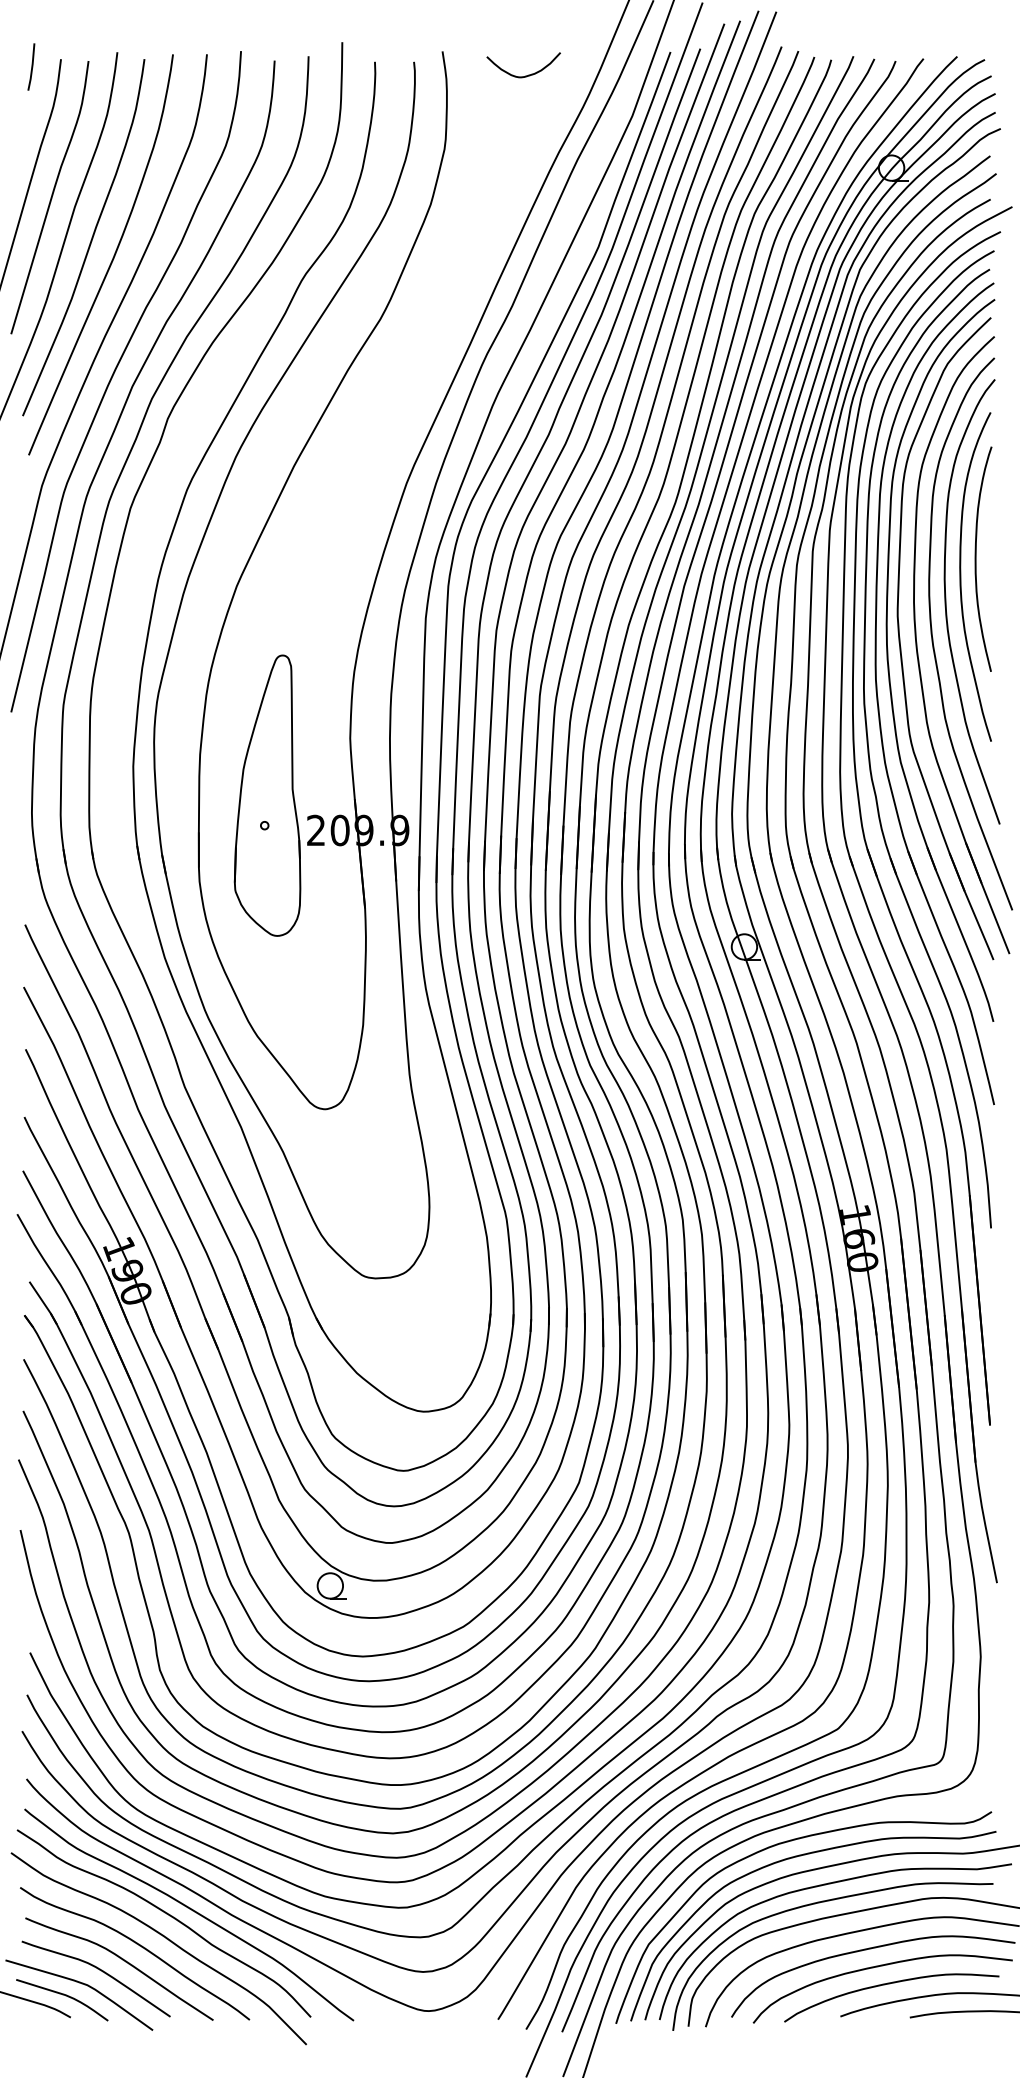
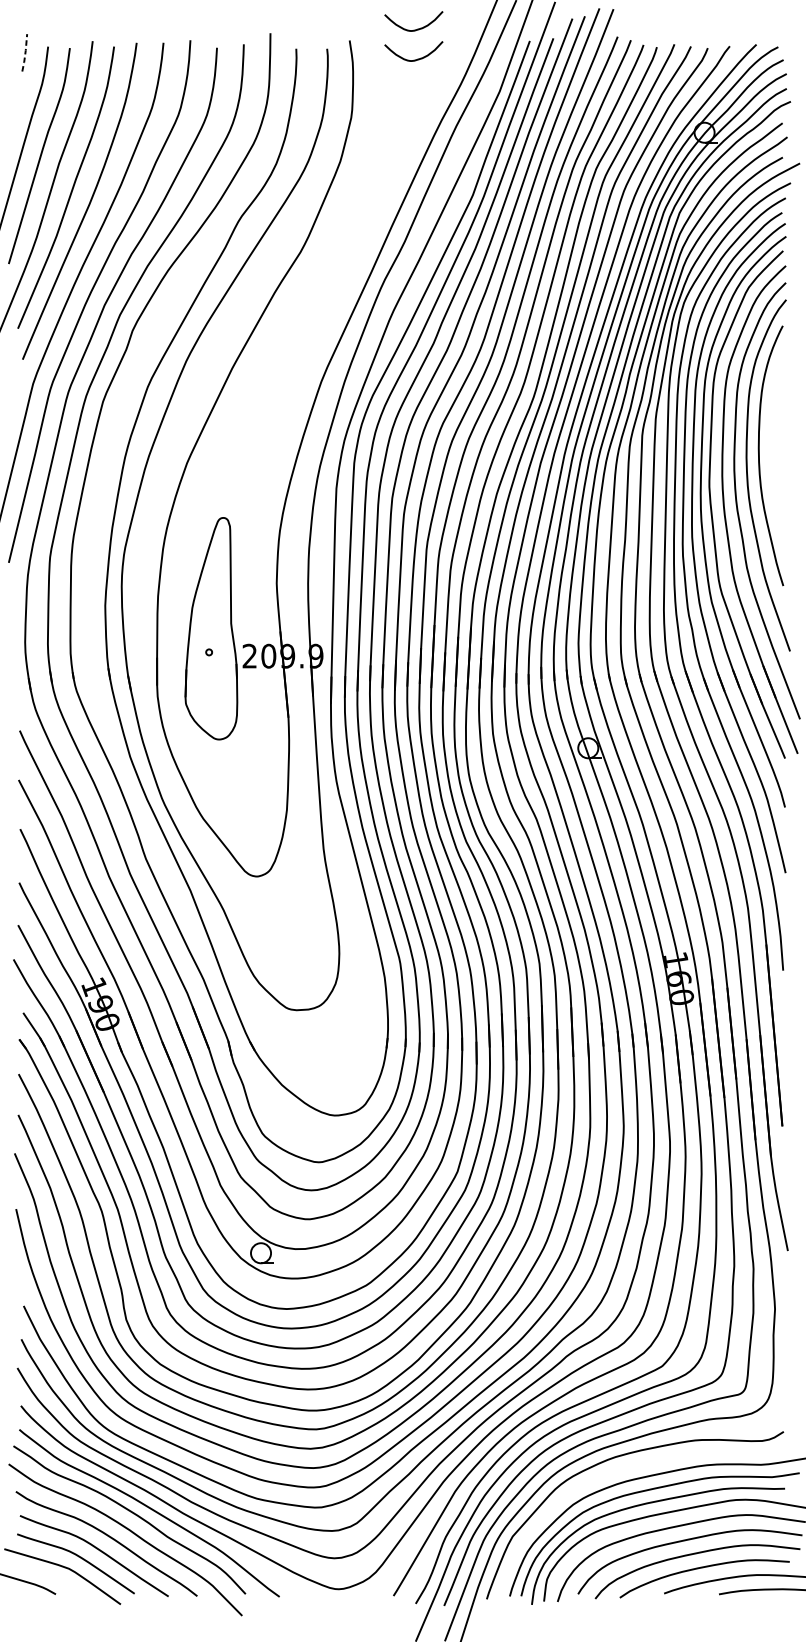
curve: (525, 37) -> (415, 29), added
line: (32, 66) -> (25, 52), solid -> dashed
curve: (976, 558) -> (771, 441), removed
curve: (797, 1857) -> (630, 1467), removed
curve: (62, 1995) -> (49, 1576), removed

